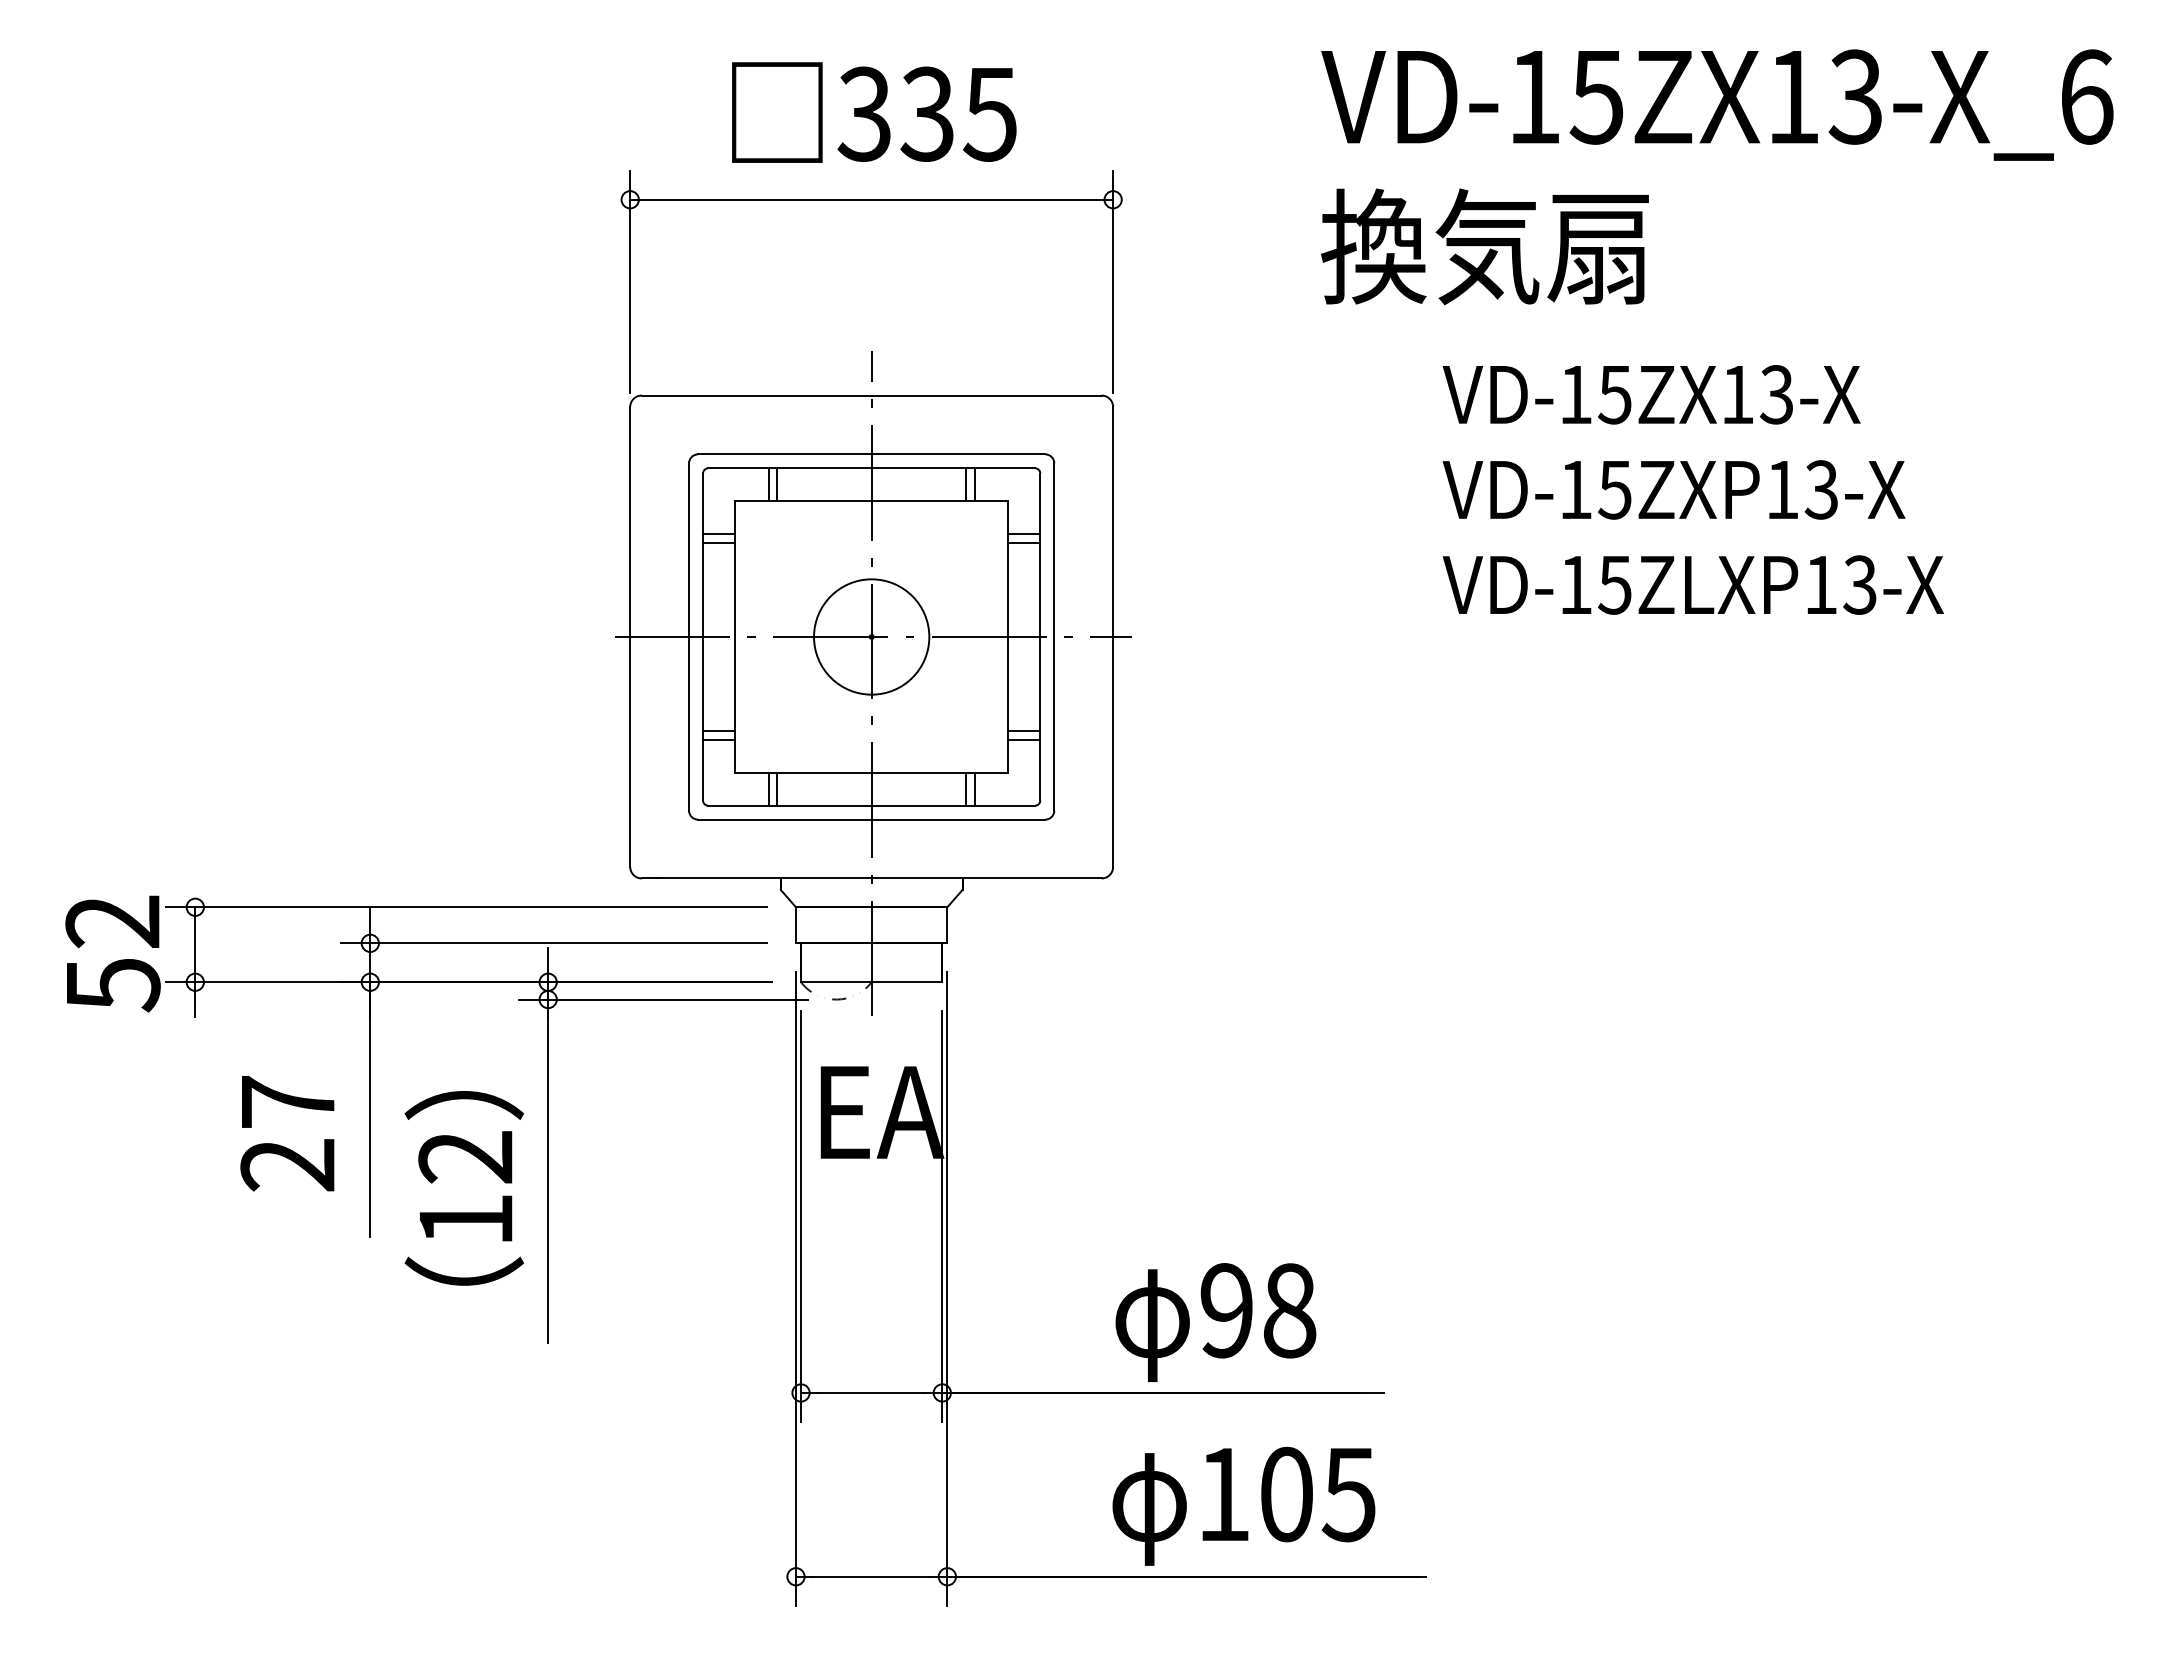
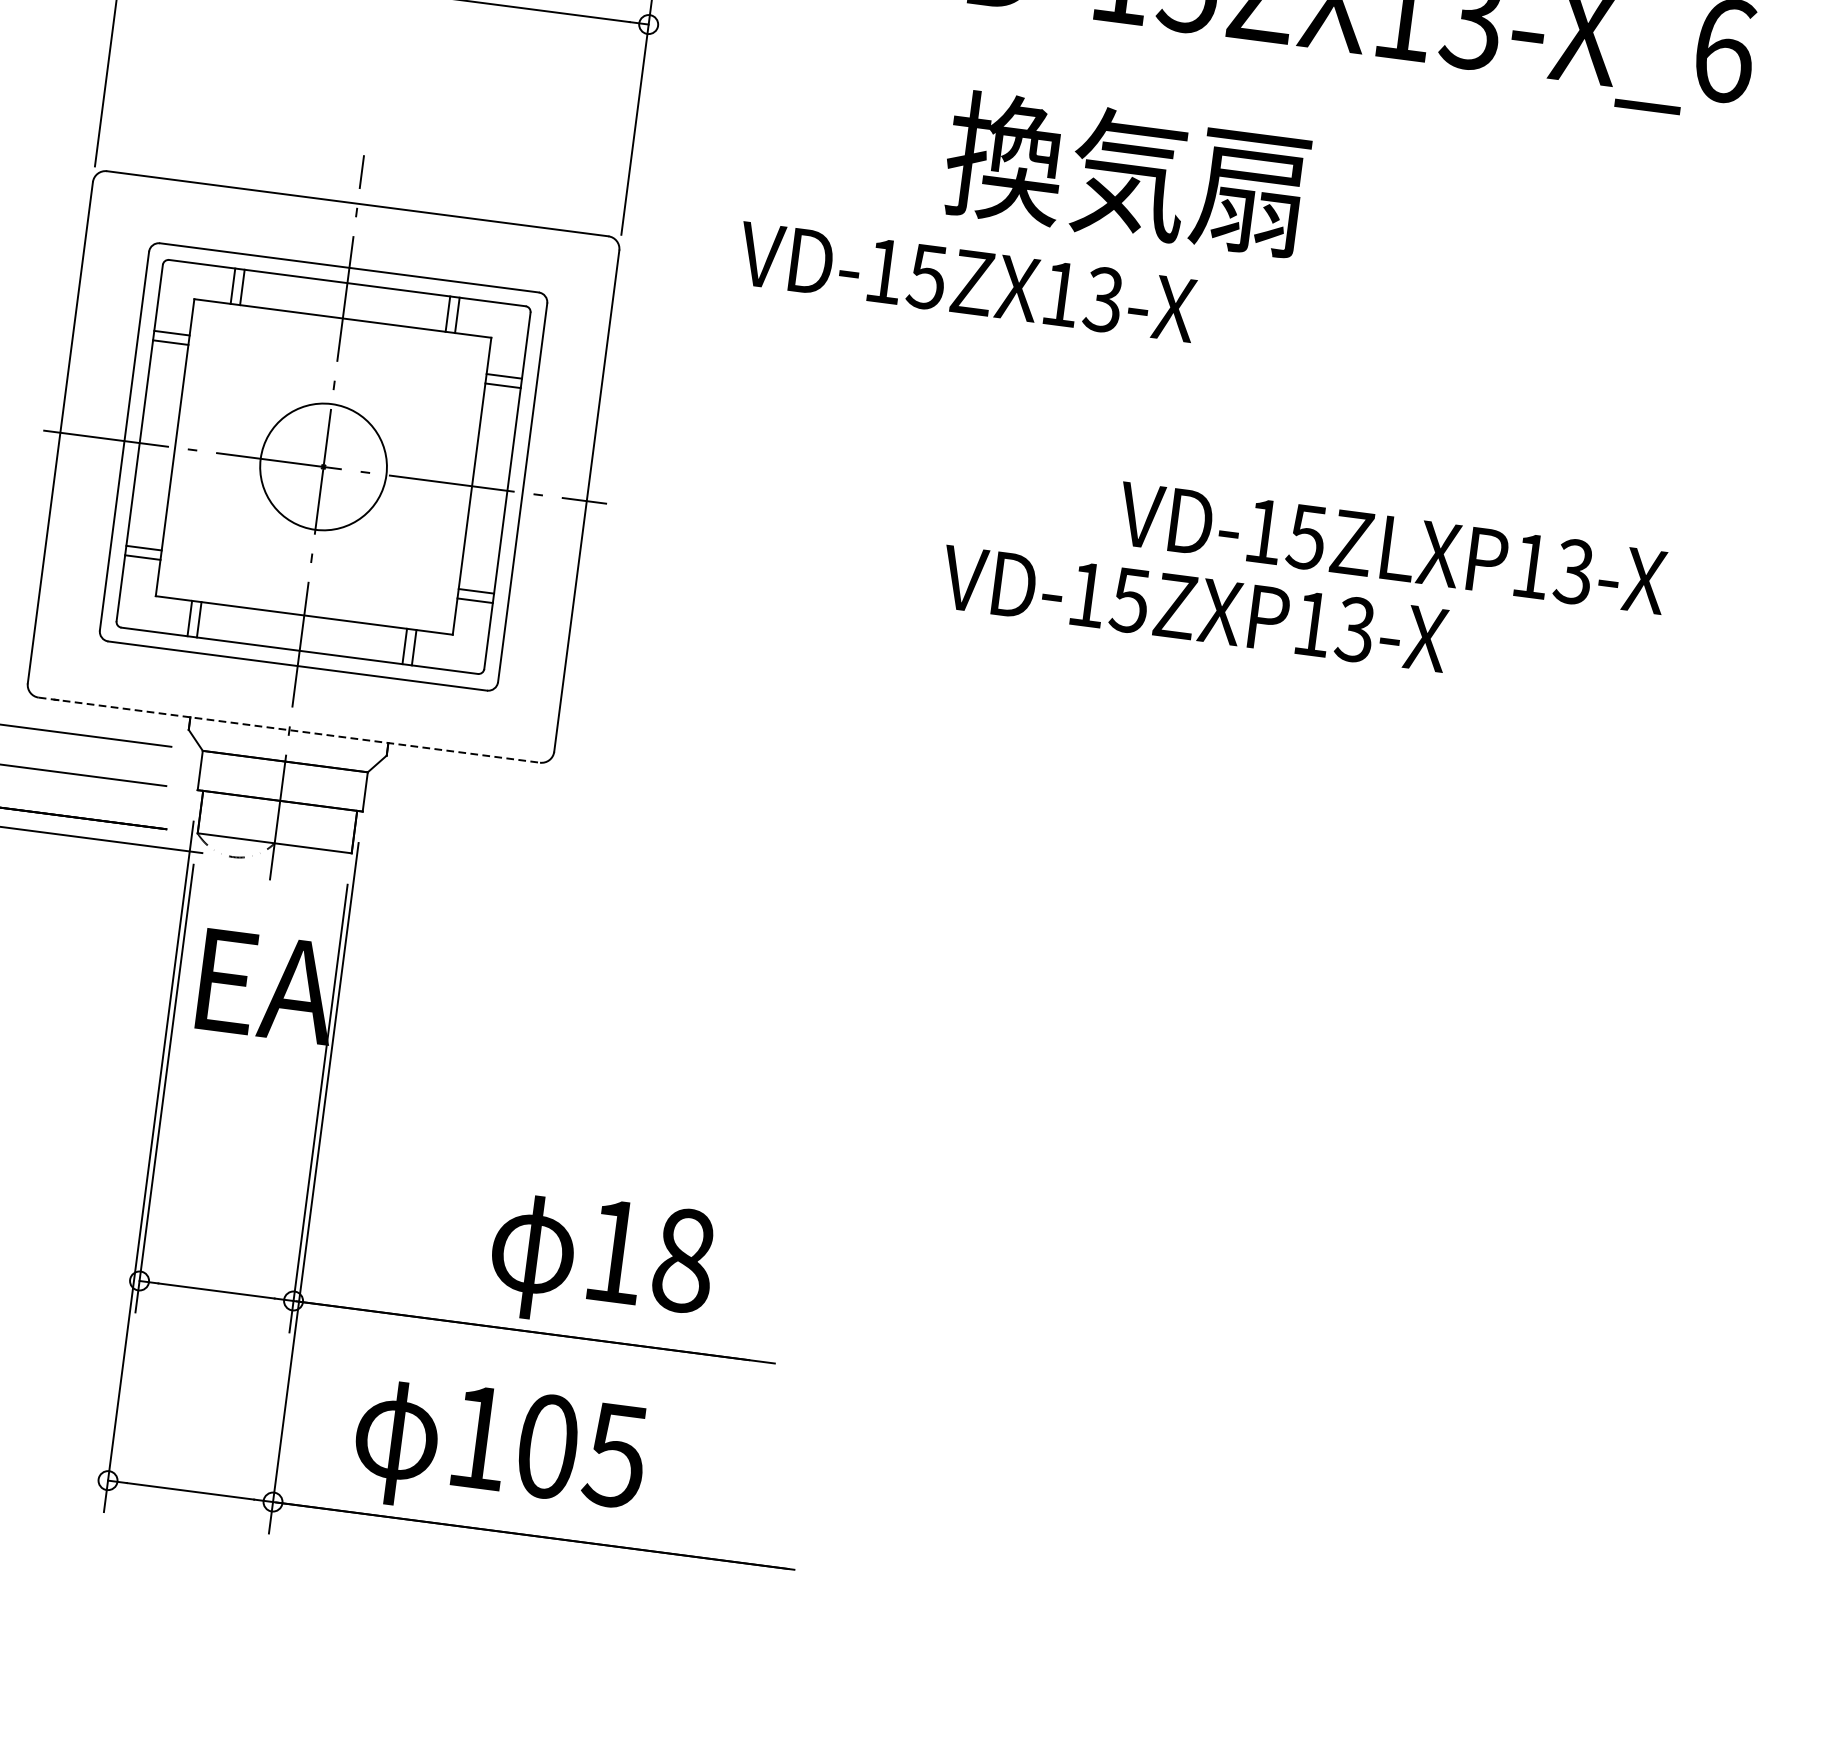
text: (1484, 246) -> (1126, 173), moved
text: (1651, 394) -> (967, 281), moved
text: (1673, 489) -> (1193, 608), moved
text: (1692, 584) -> (1391, 547), moved
line: (871, 878) -> (289, 730), solid -> dashed
text: (1226, 1310) -> (615, 1251), 98 -> 18
text: (1243, 1505) -> (499, 1452), moved

